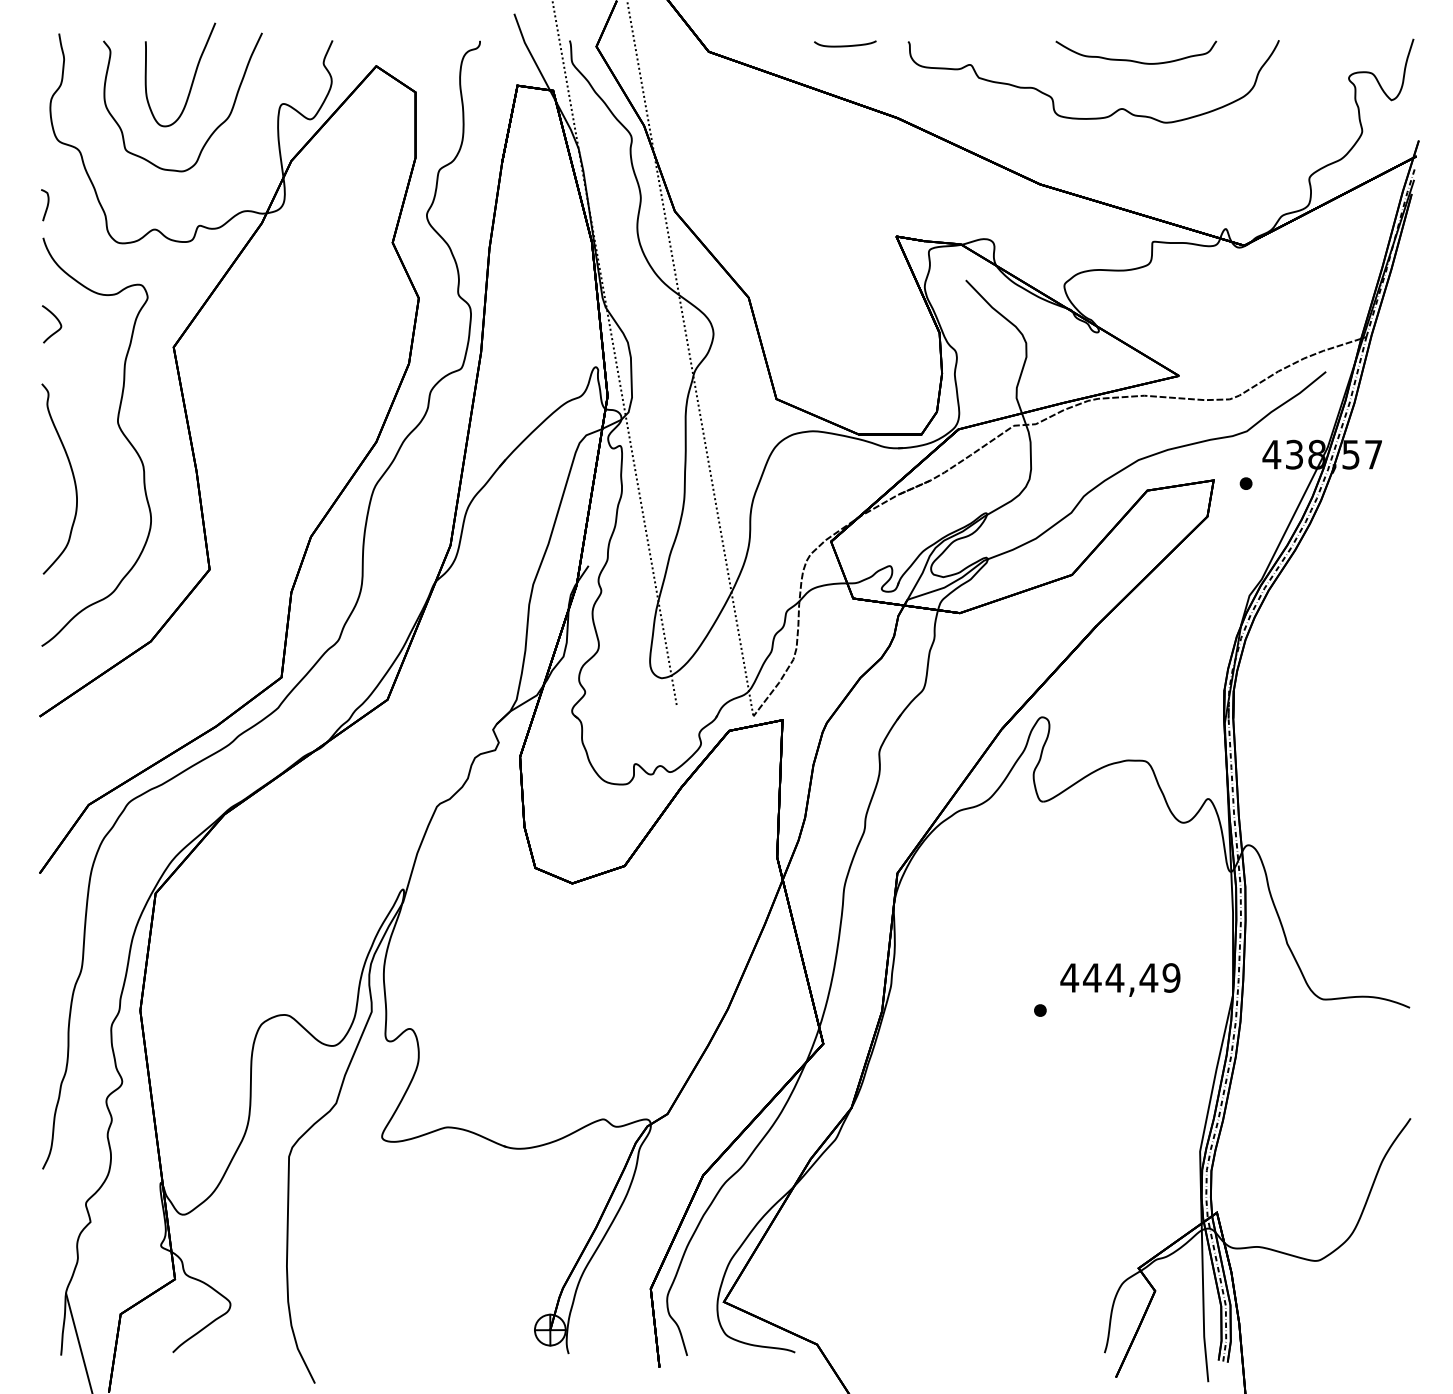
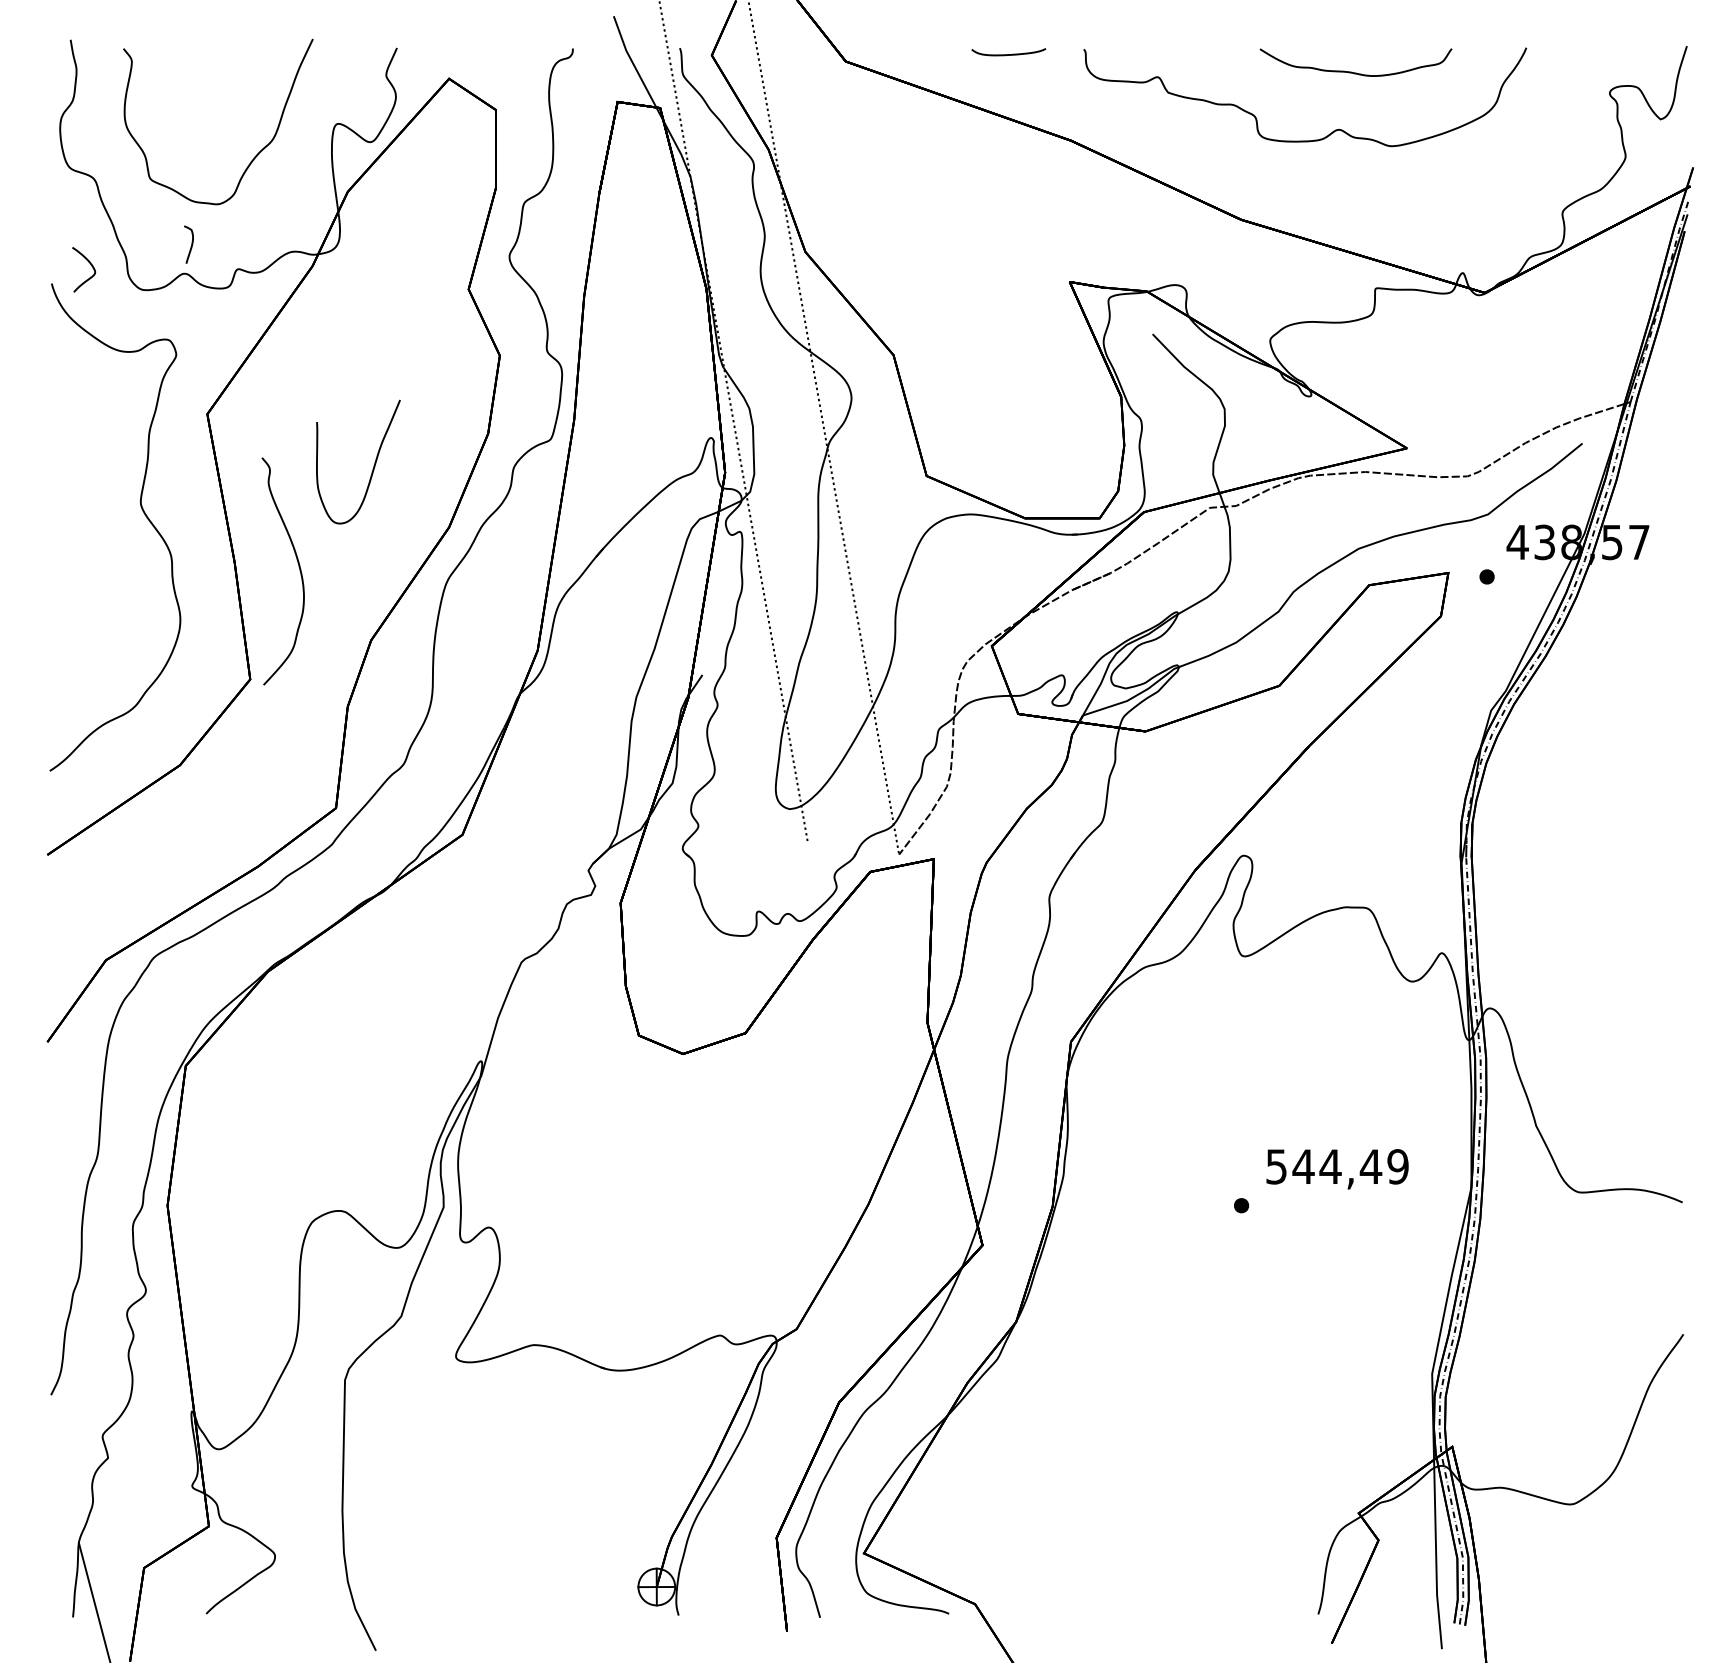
curve: (193, 77) -> (373, 465), moved
curve: (46, 206) -> (190, 246), moved
curve: (58, 321) -> (91, 266), moved
curve: (72, 475) -> (298, 567), moved
text: (1069, 977) -> (1276, 1166), 444,49 -> 544,49

